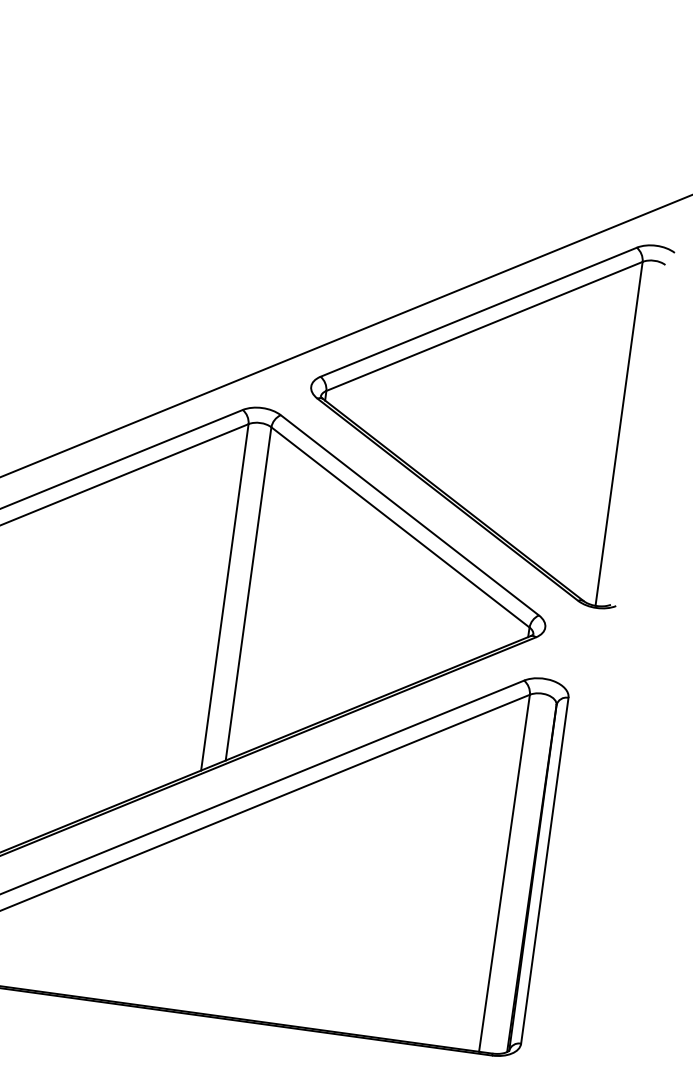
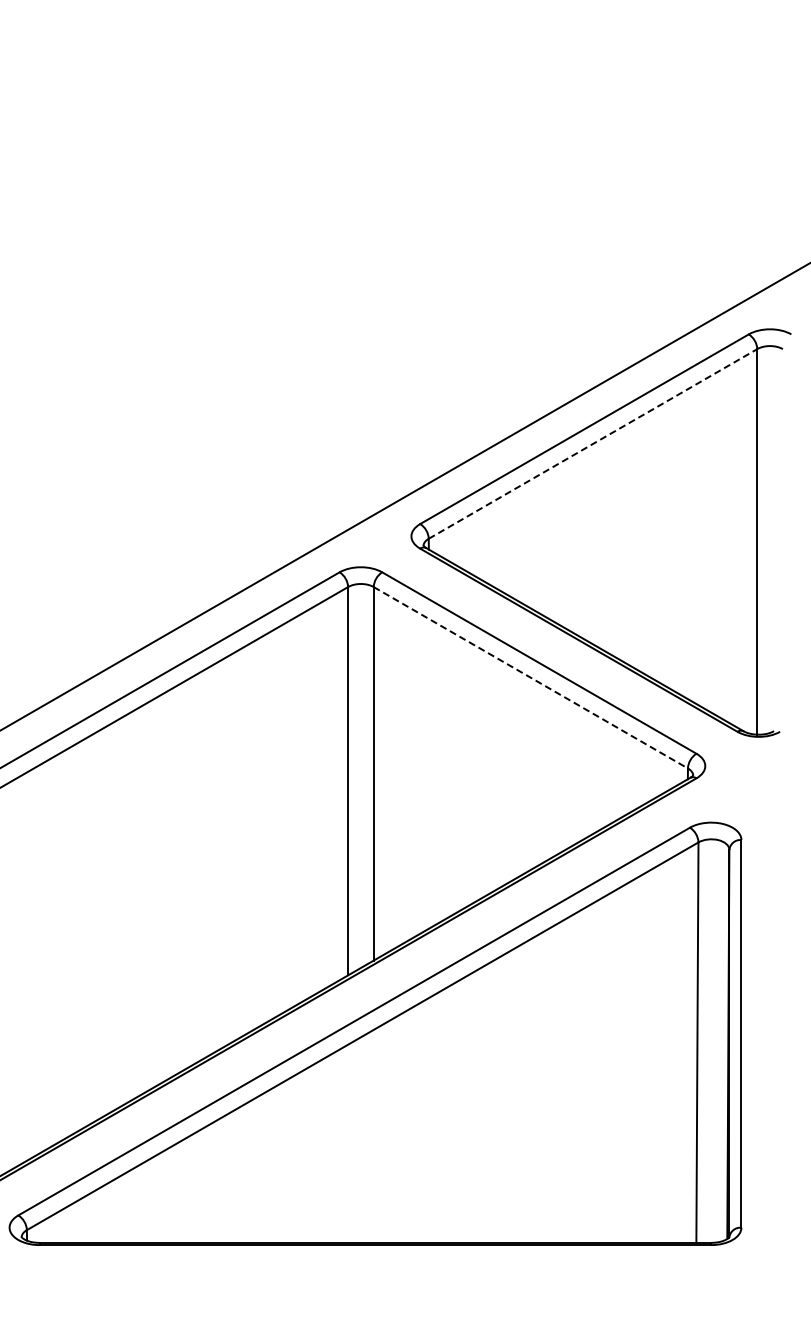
line: (485, 326) -> (593, 443), solid -> dashed
line: (400, 528) -> (531, 678), solid -> dashed

